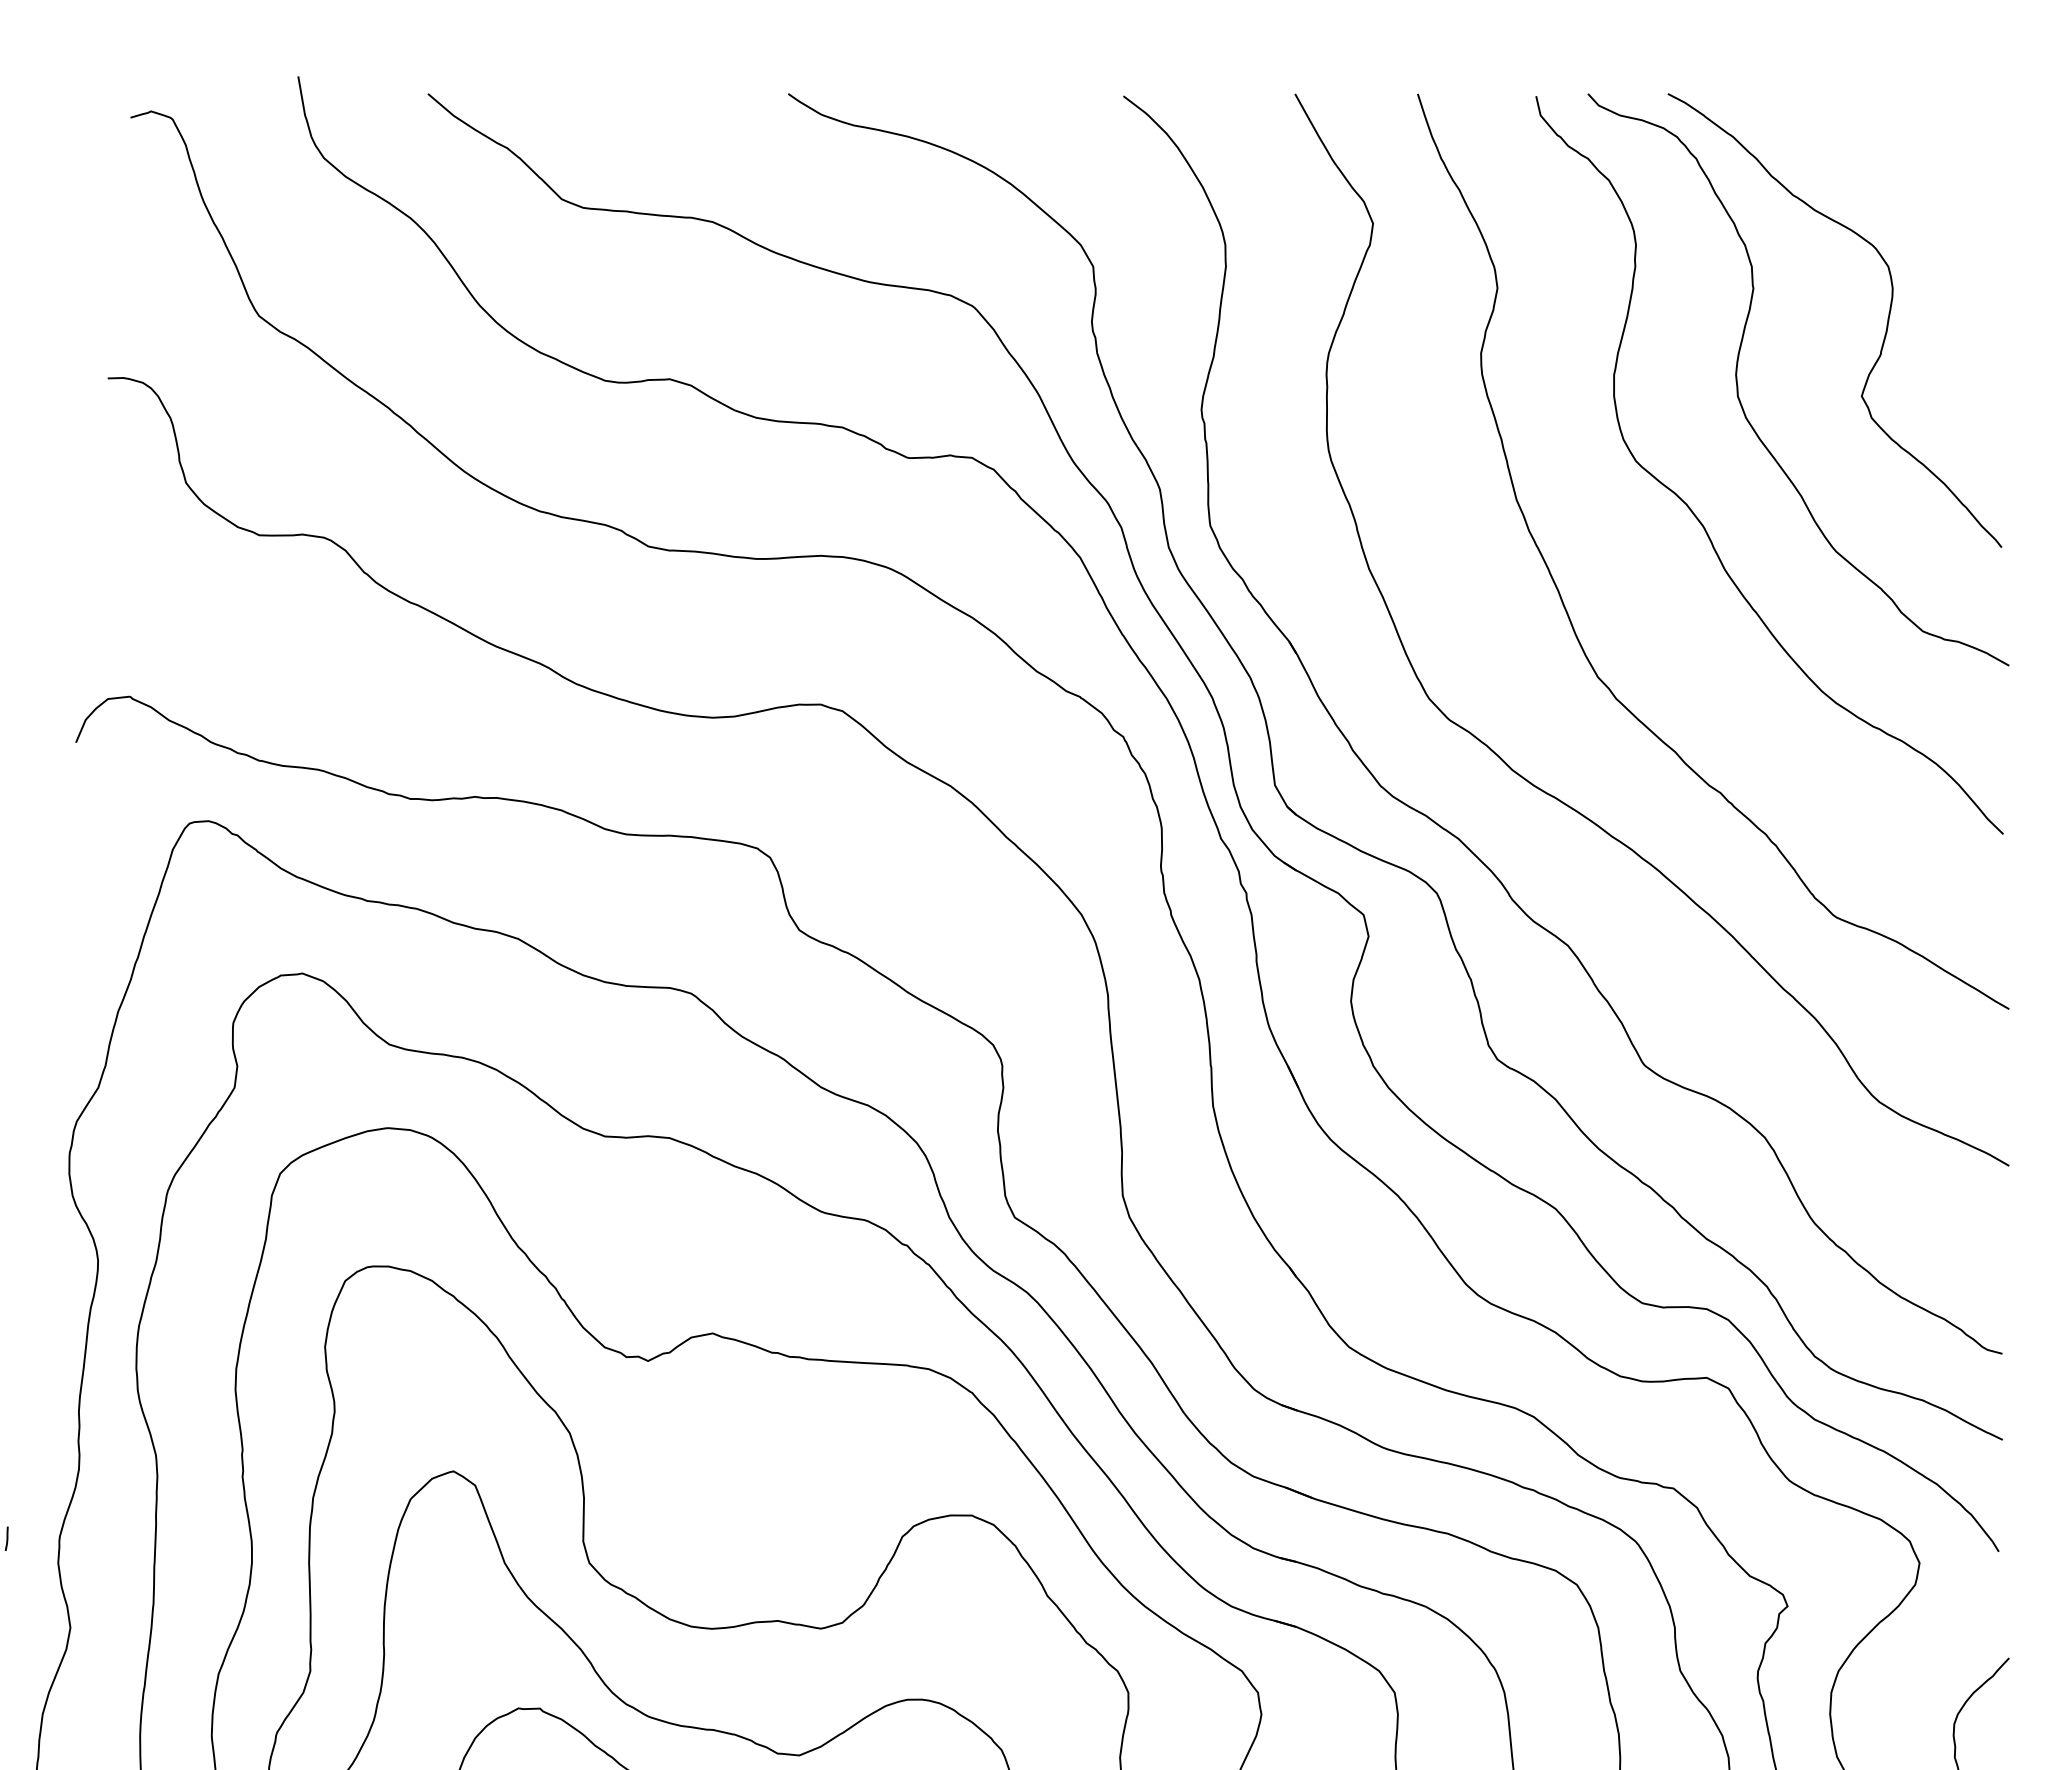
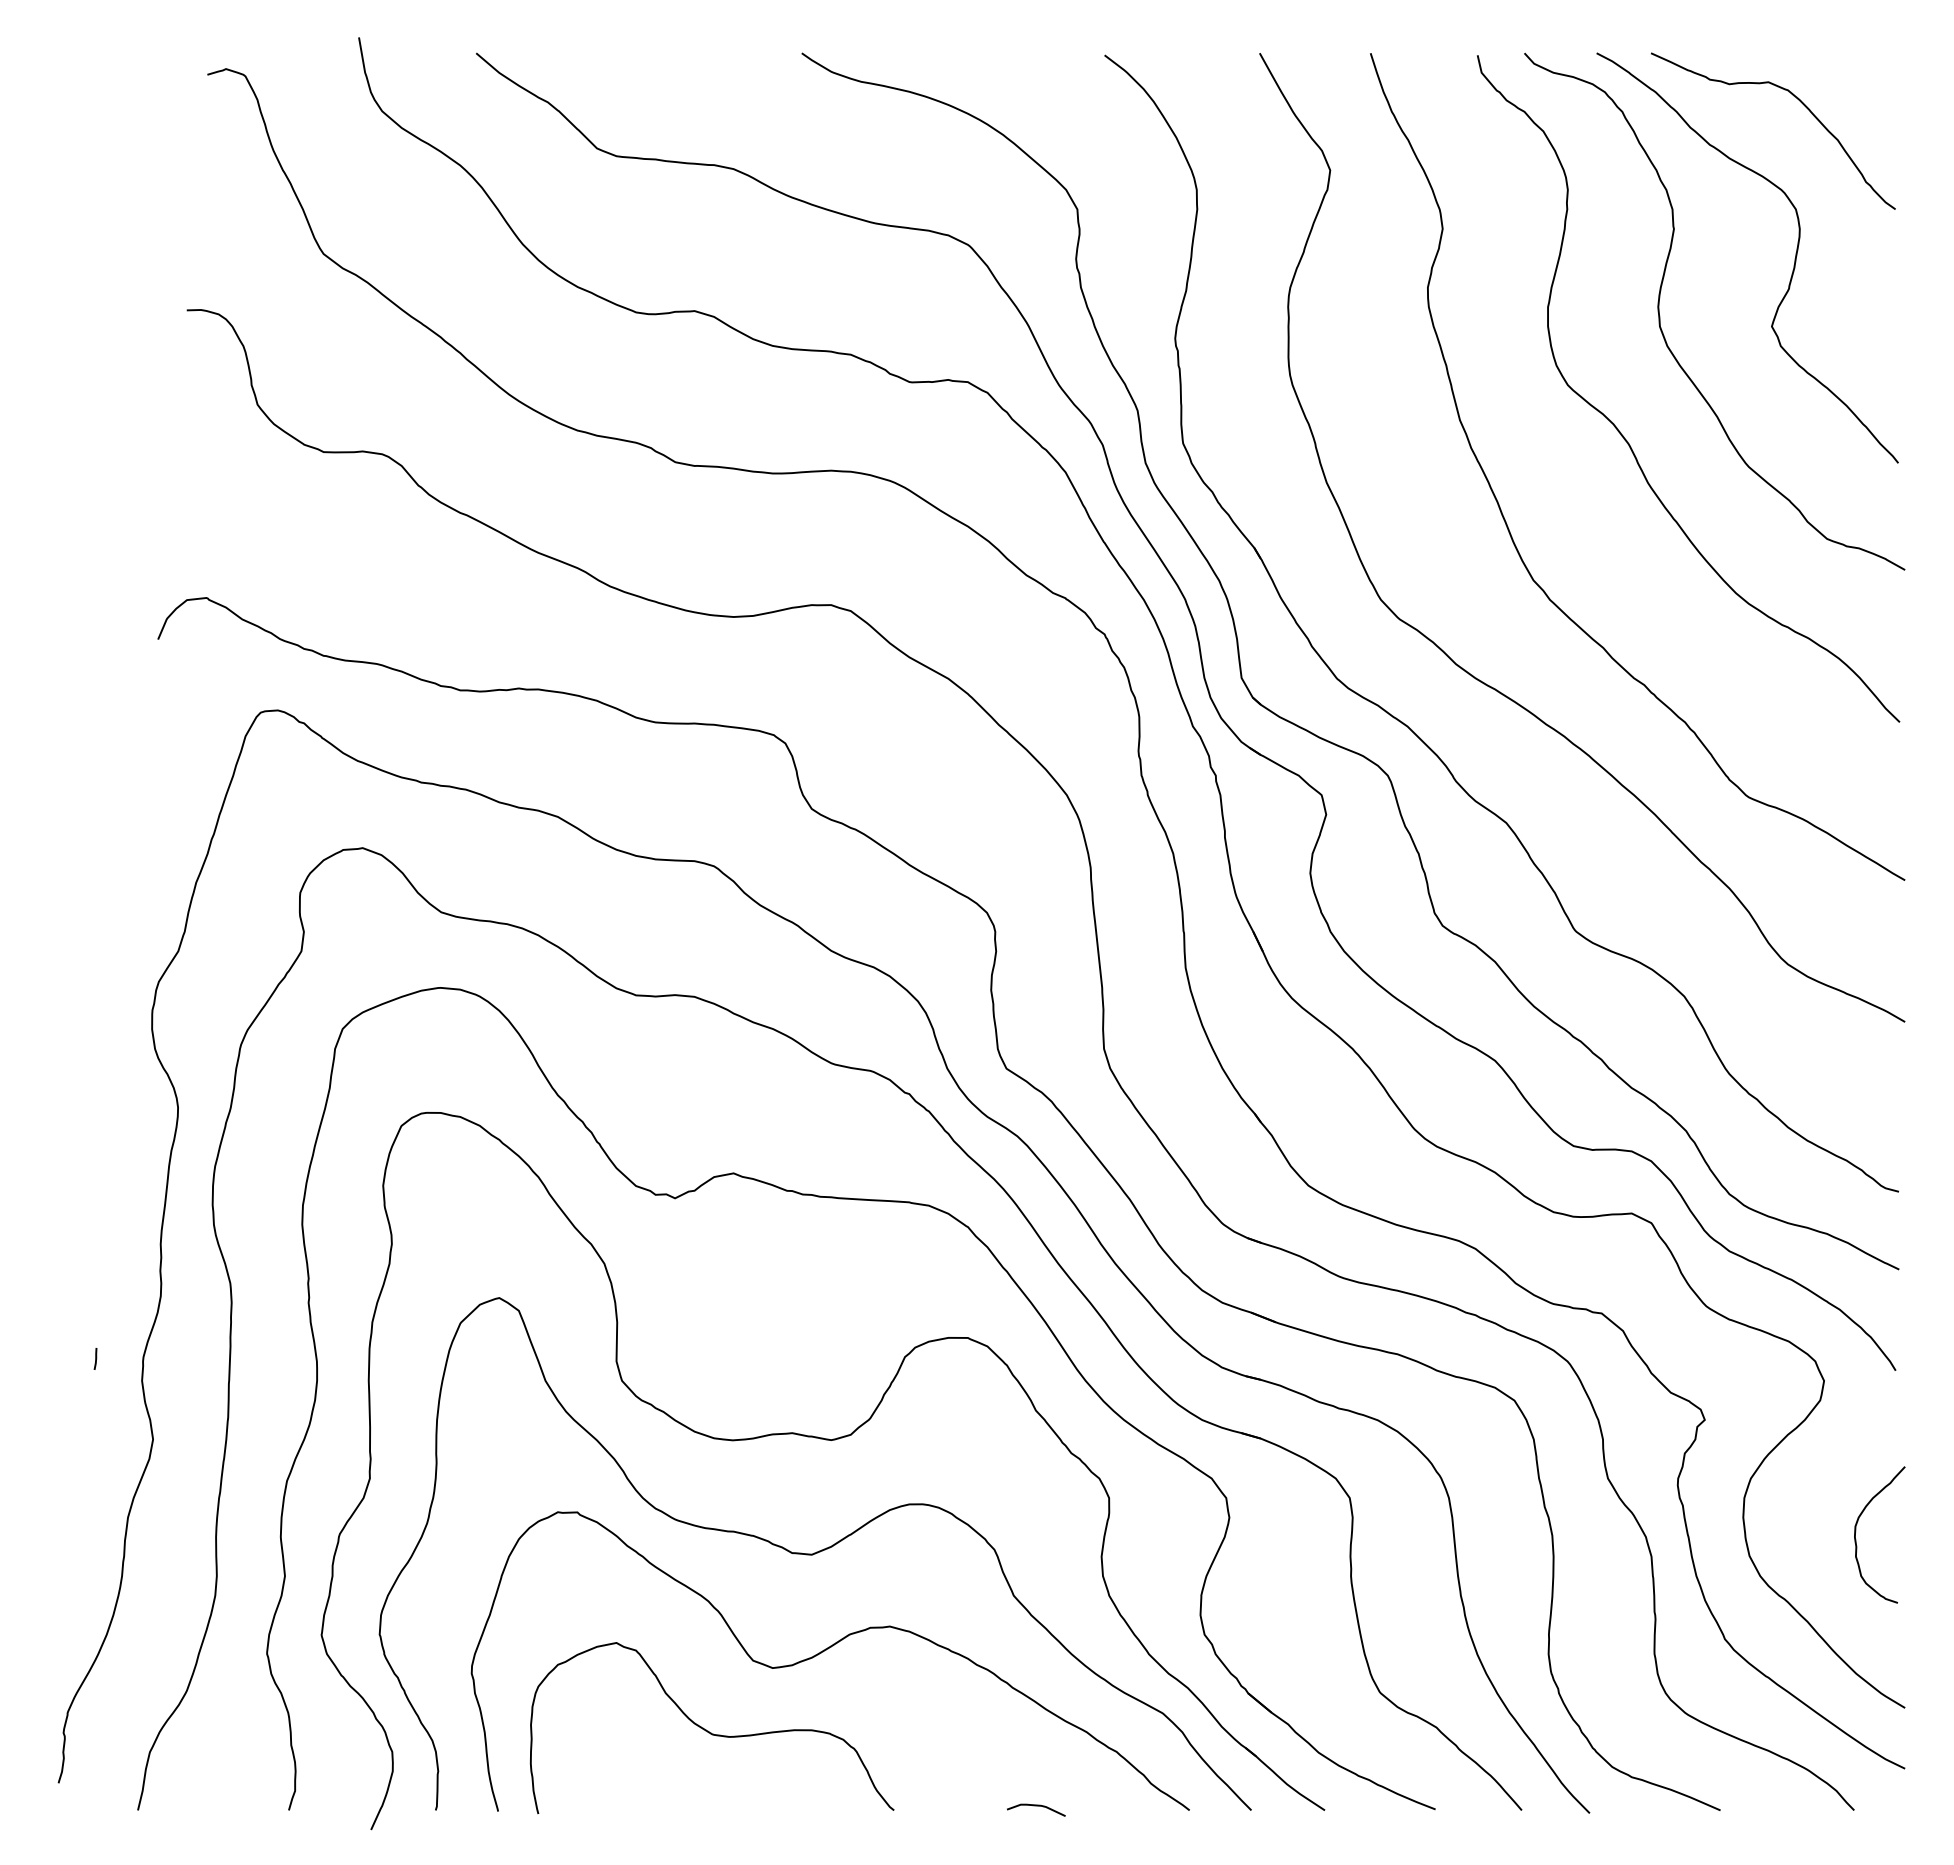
curve: (1893, 148) -> (1800, 102), added

